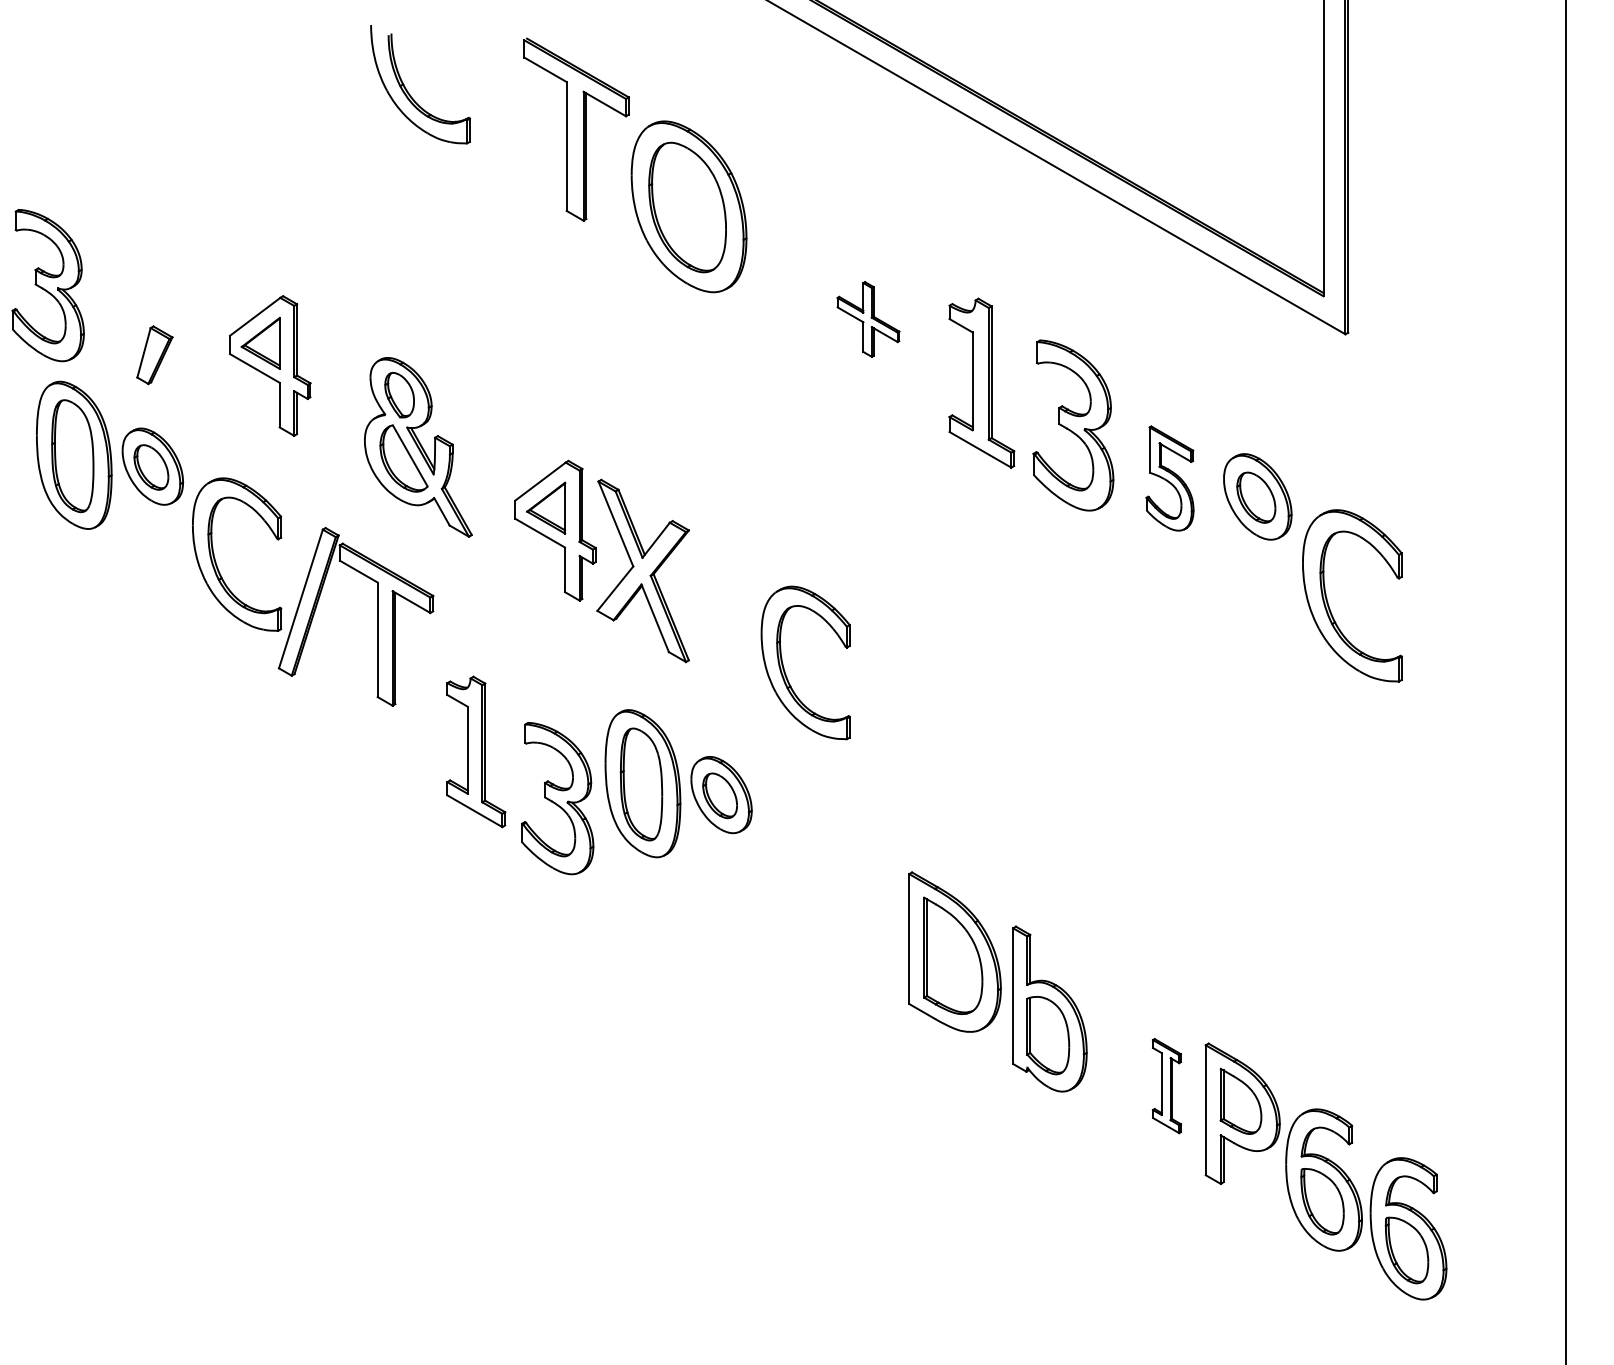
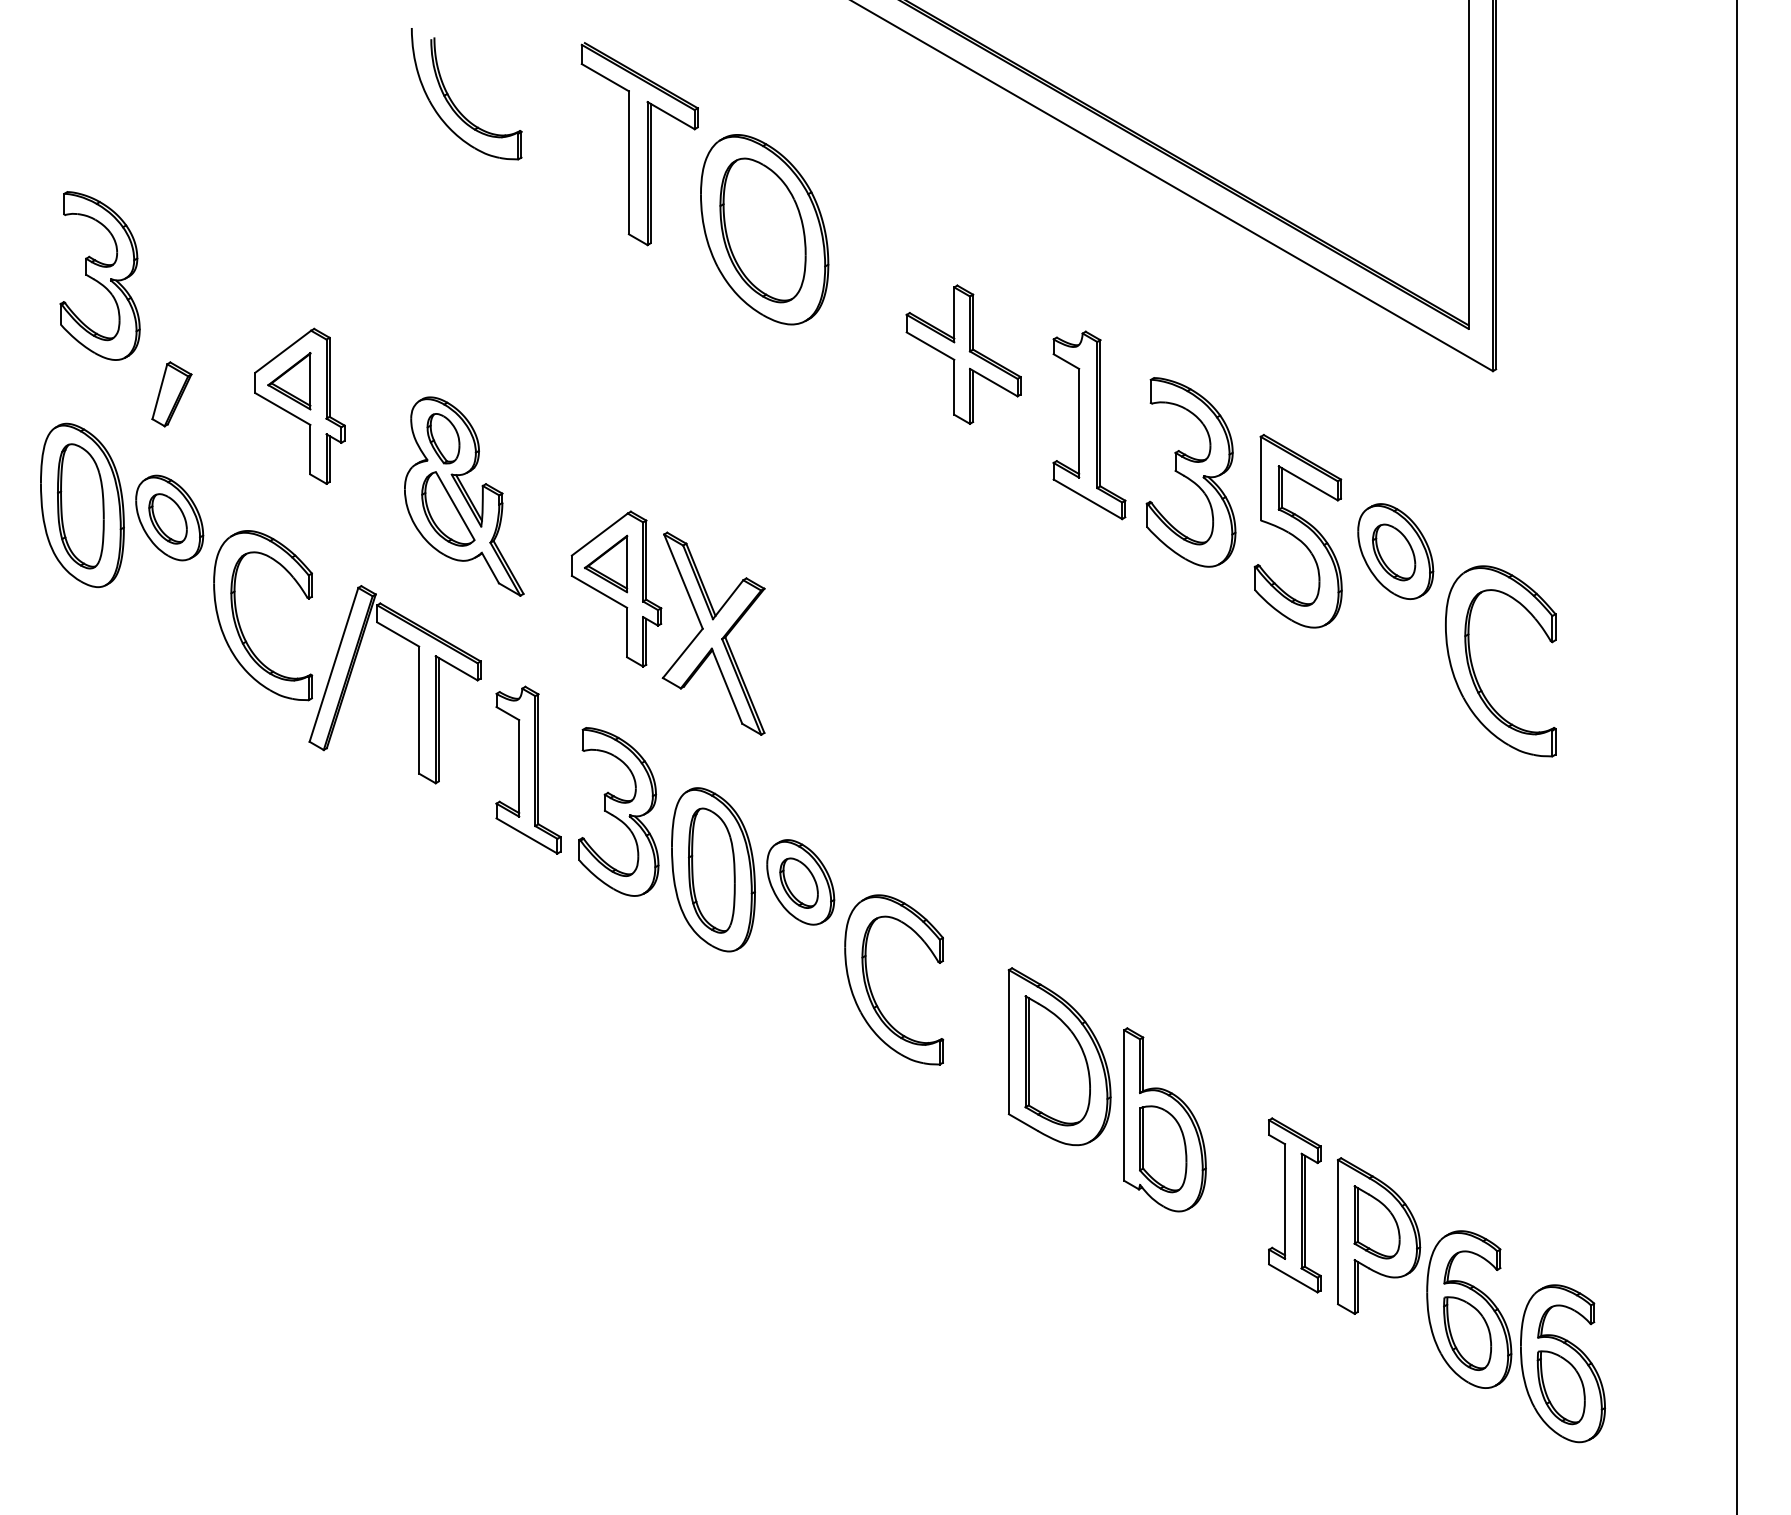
part: (47, 285) -> (99, 275), moved
part: (868, 319) -> (963, 354), size x1.67
part: (1169, 478) -> (1297, 531), size x1.67
part: (784, 667) -> (870, 984), moved
part: (476, 751) -> (528, 769), moved
part: (557, 798) -> (618, 811), moved
part: (1166, 1085) -> (1294, 1204), size x1.67

